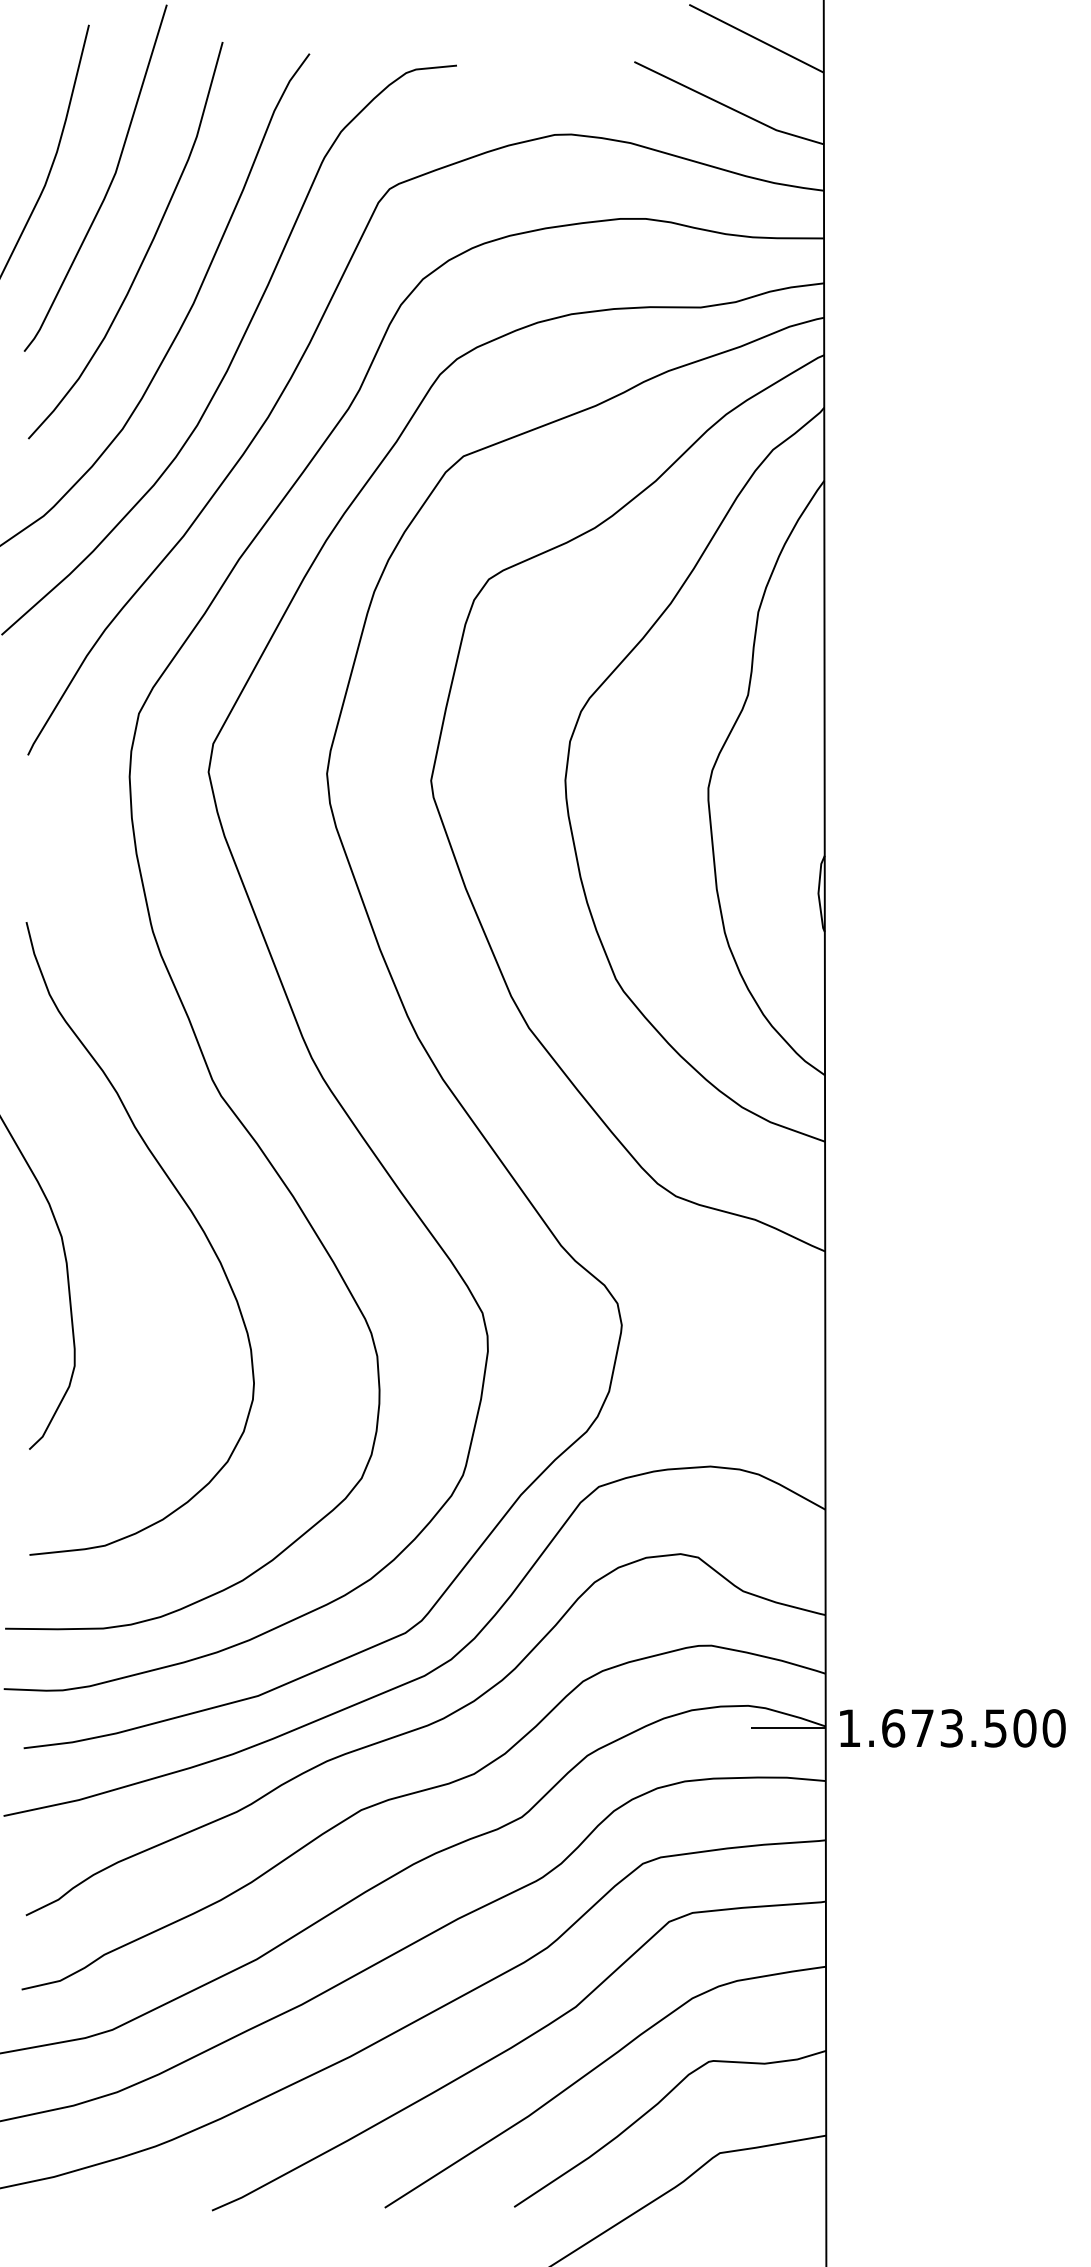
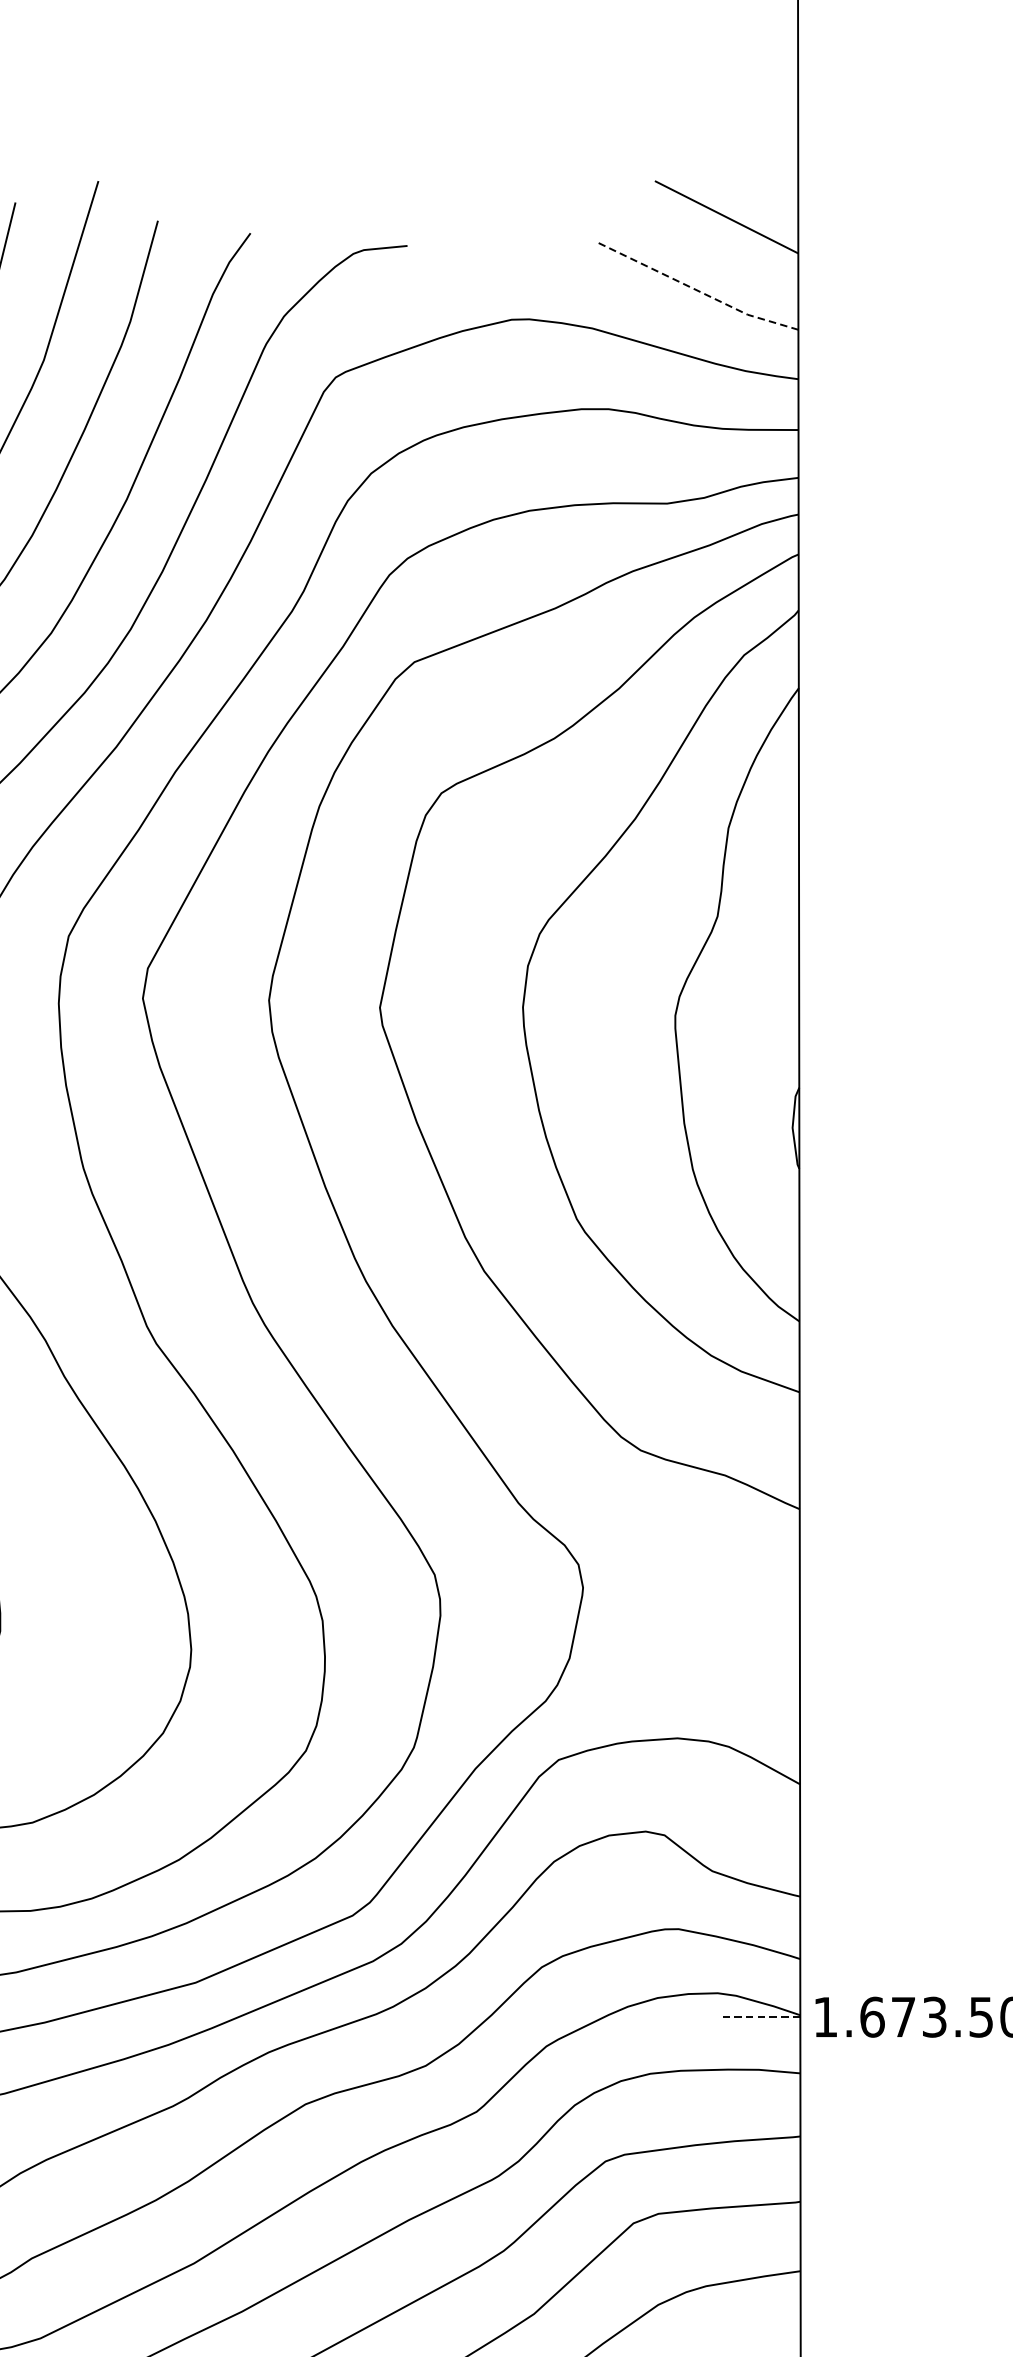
line: (727, 106) -> (695, 289), solid -> dashed
line: (788, 1728) -> (760, 2017), solid -> dashed

